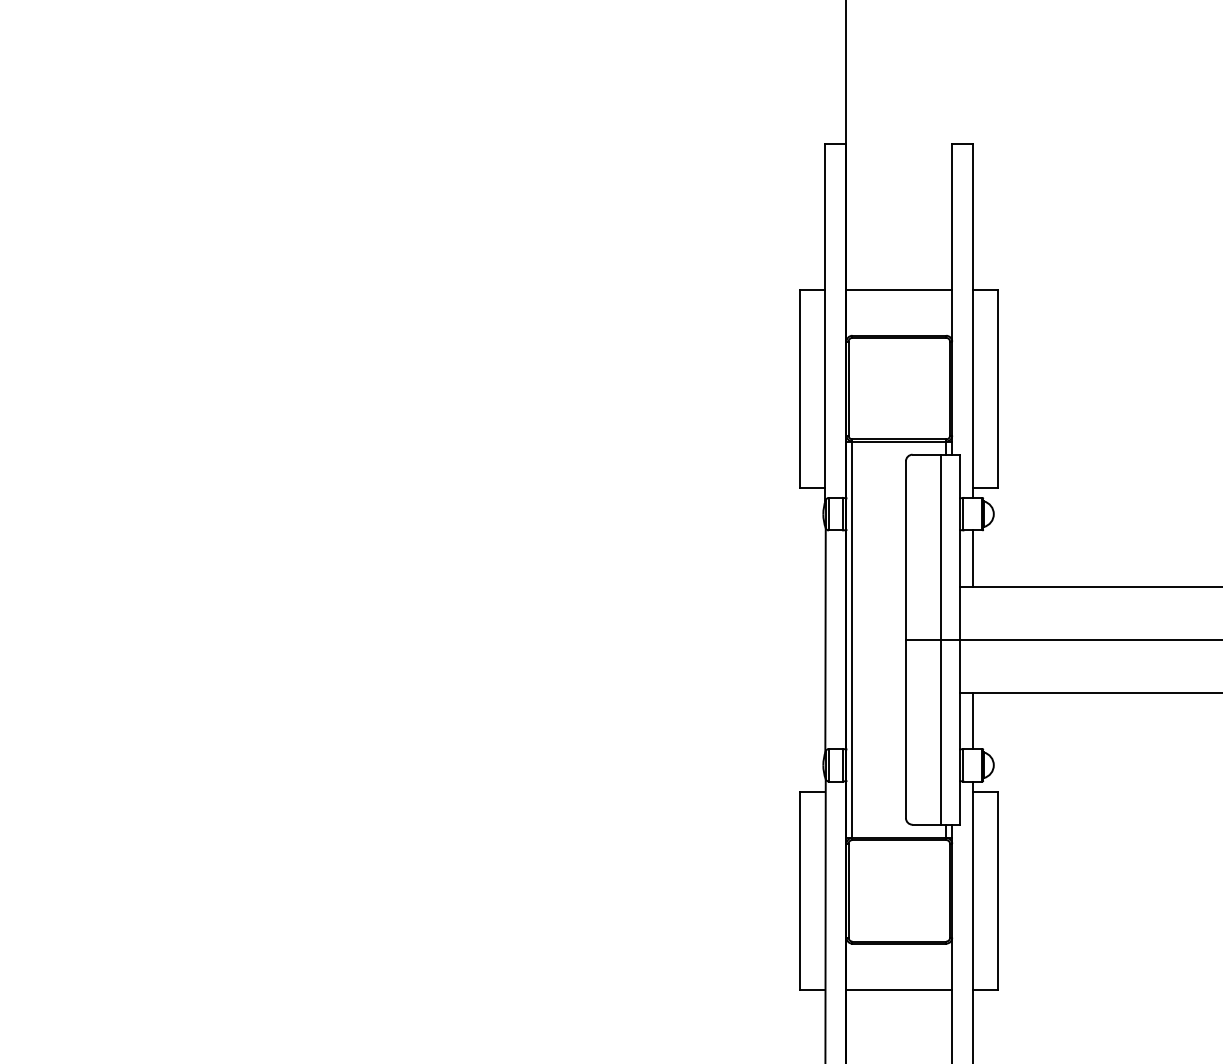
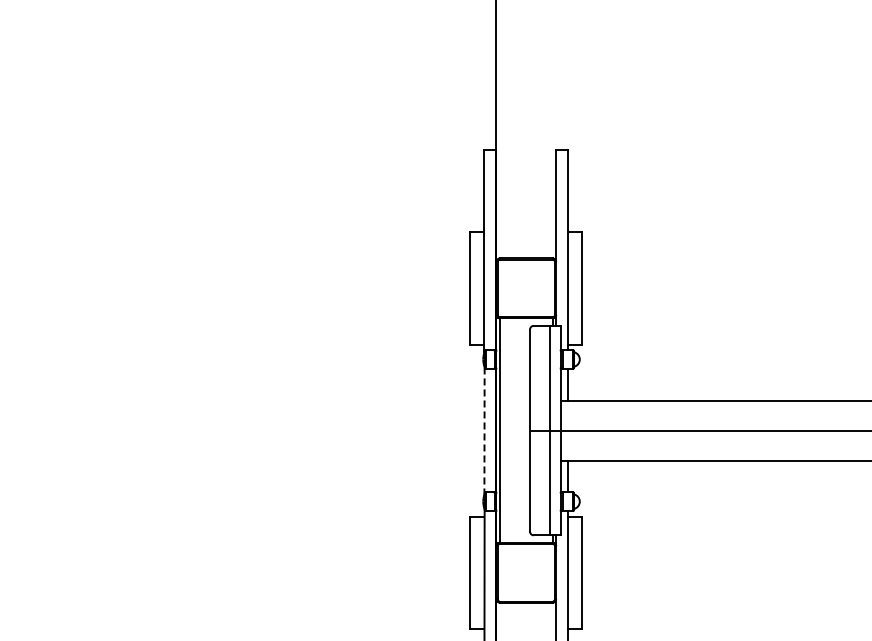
line: (899, 289) -> (526, 232), removed
line: (825, 641) -> (484, 431), solid -> dashed
line: (899, 989) -> (526, 628), removed

